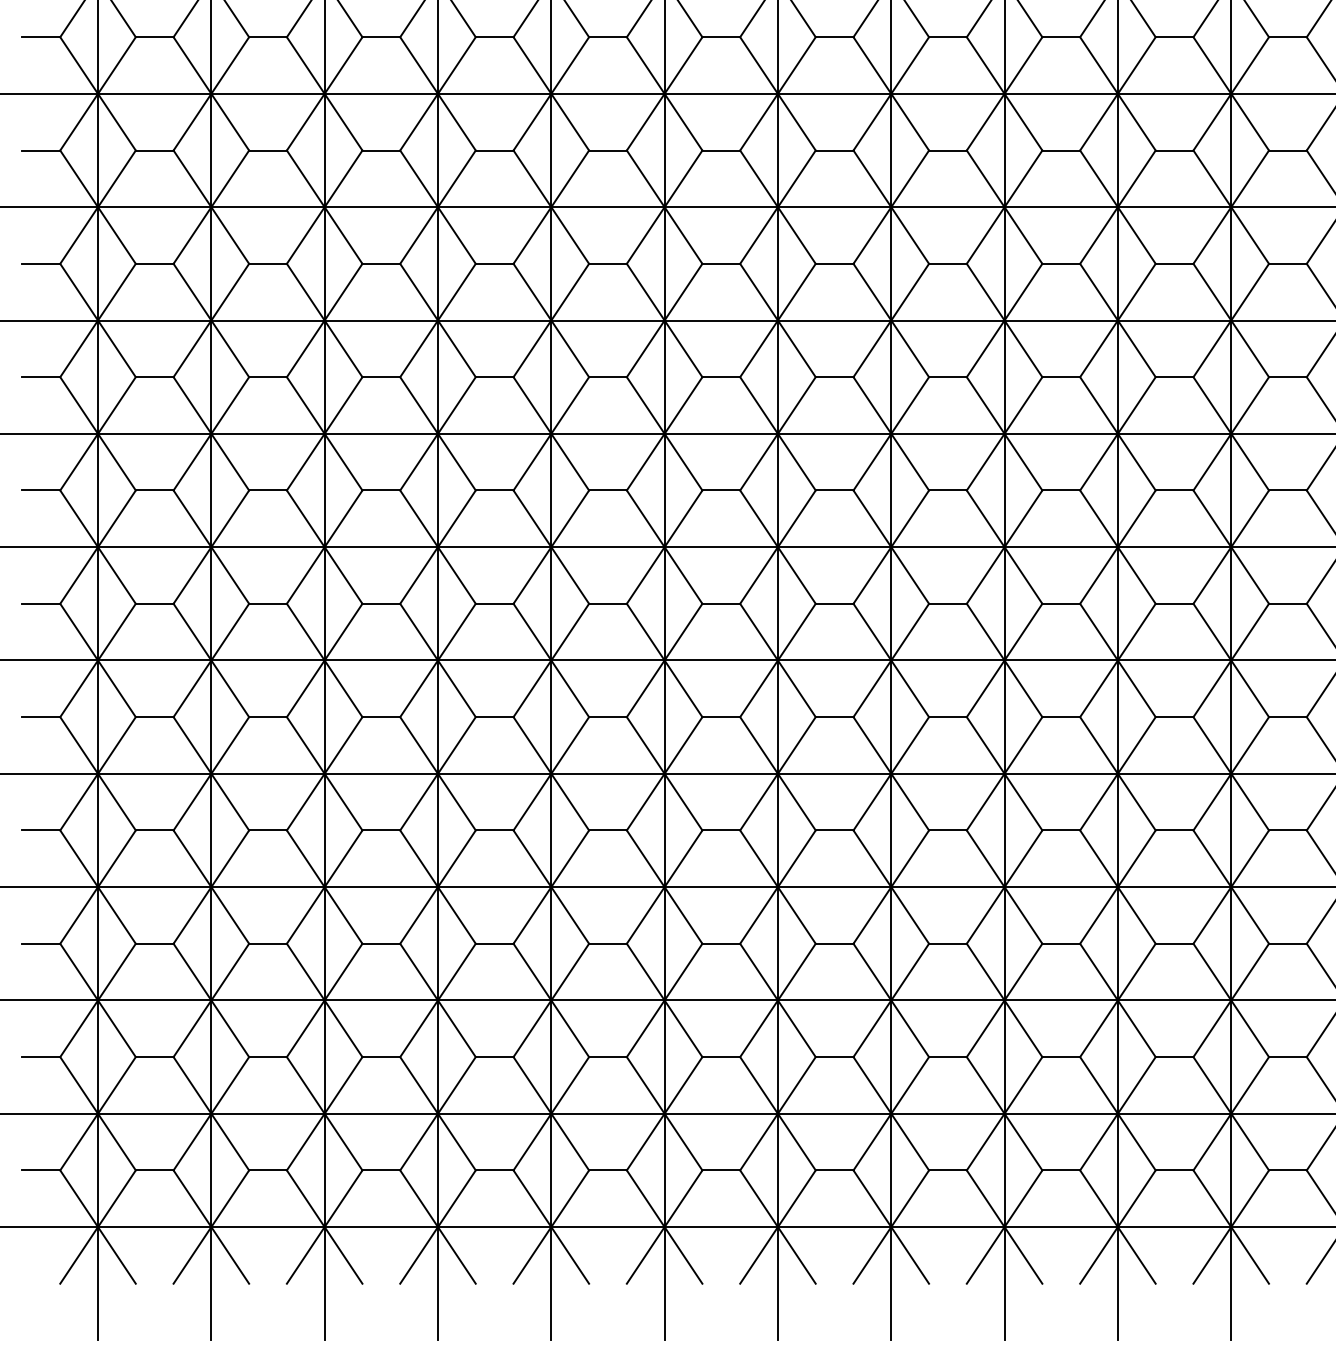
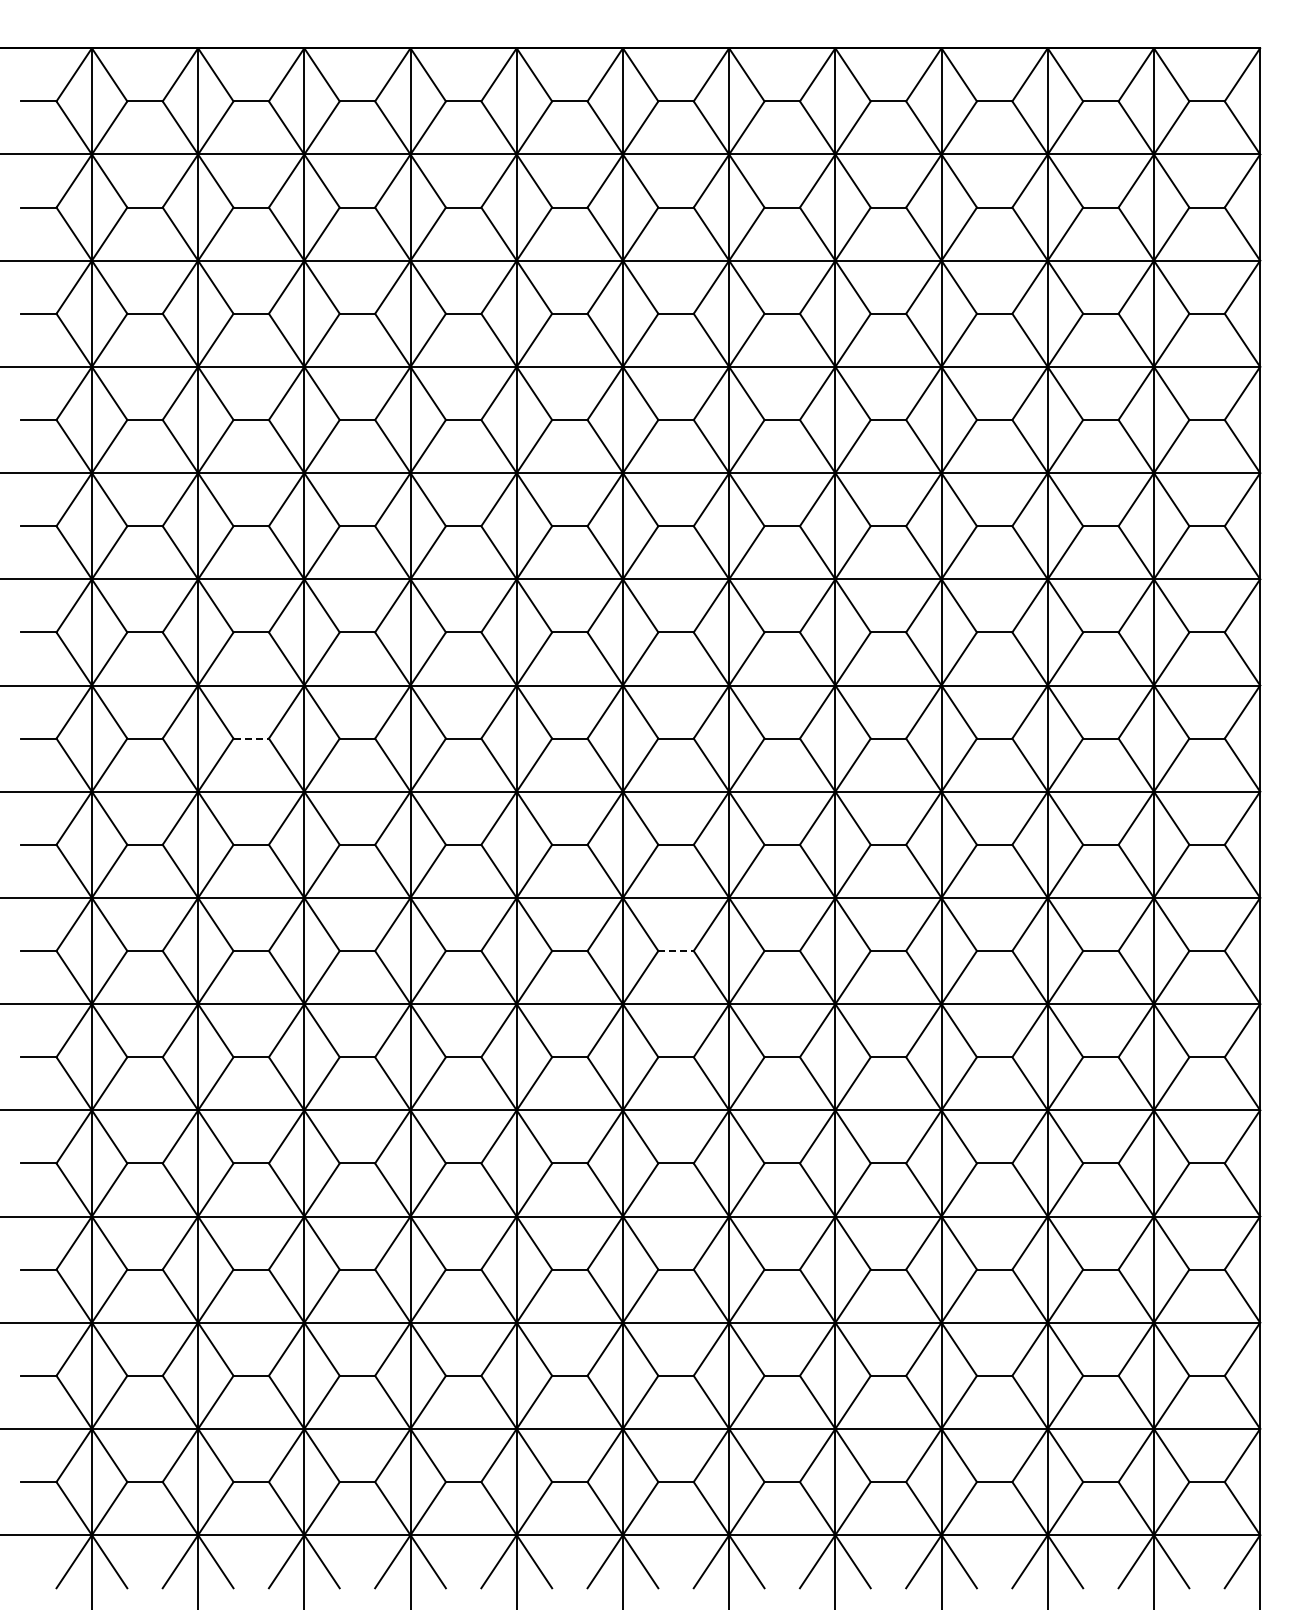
line: (268, 377) -> (251, 738), solid -> dashed
line: (721, 604) -> (676, 951), solid -> dashed

